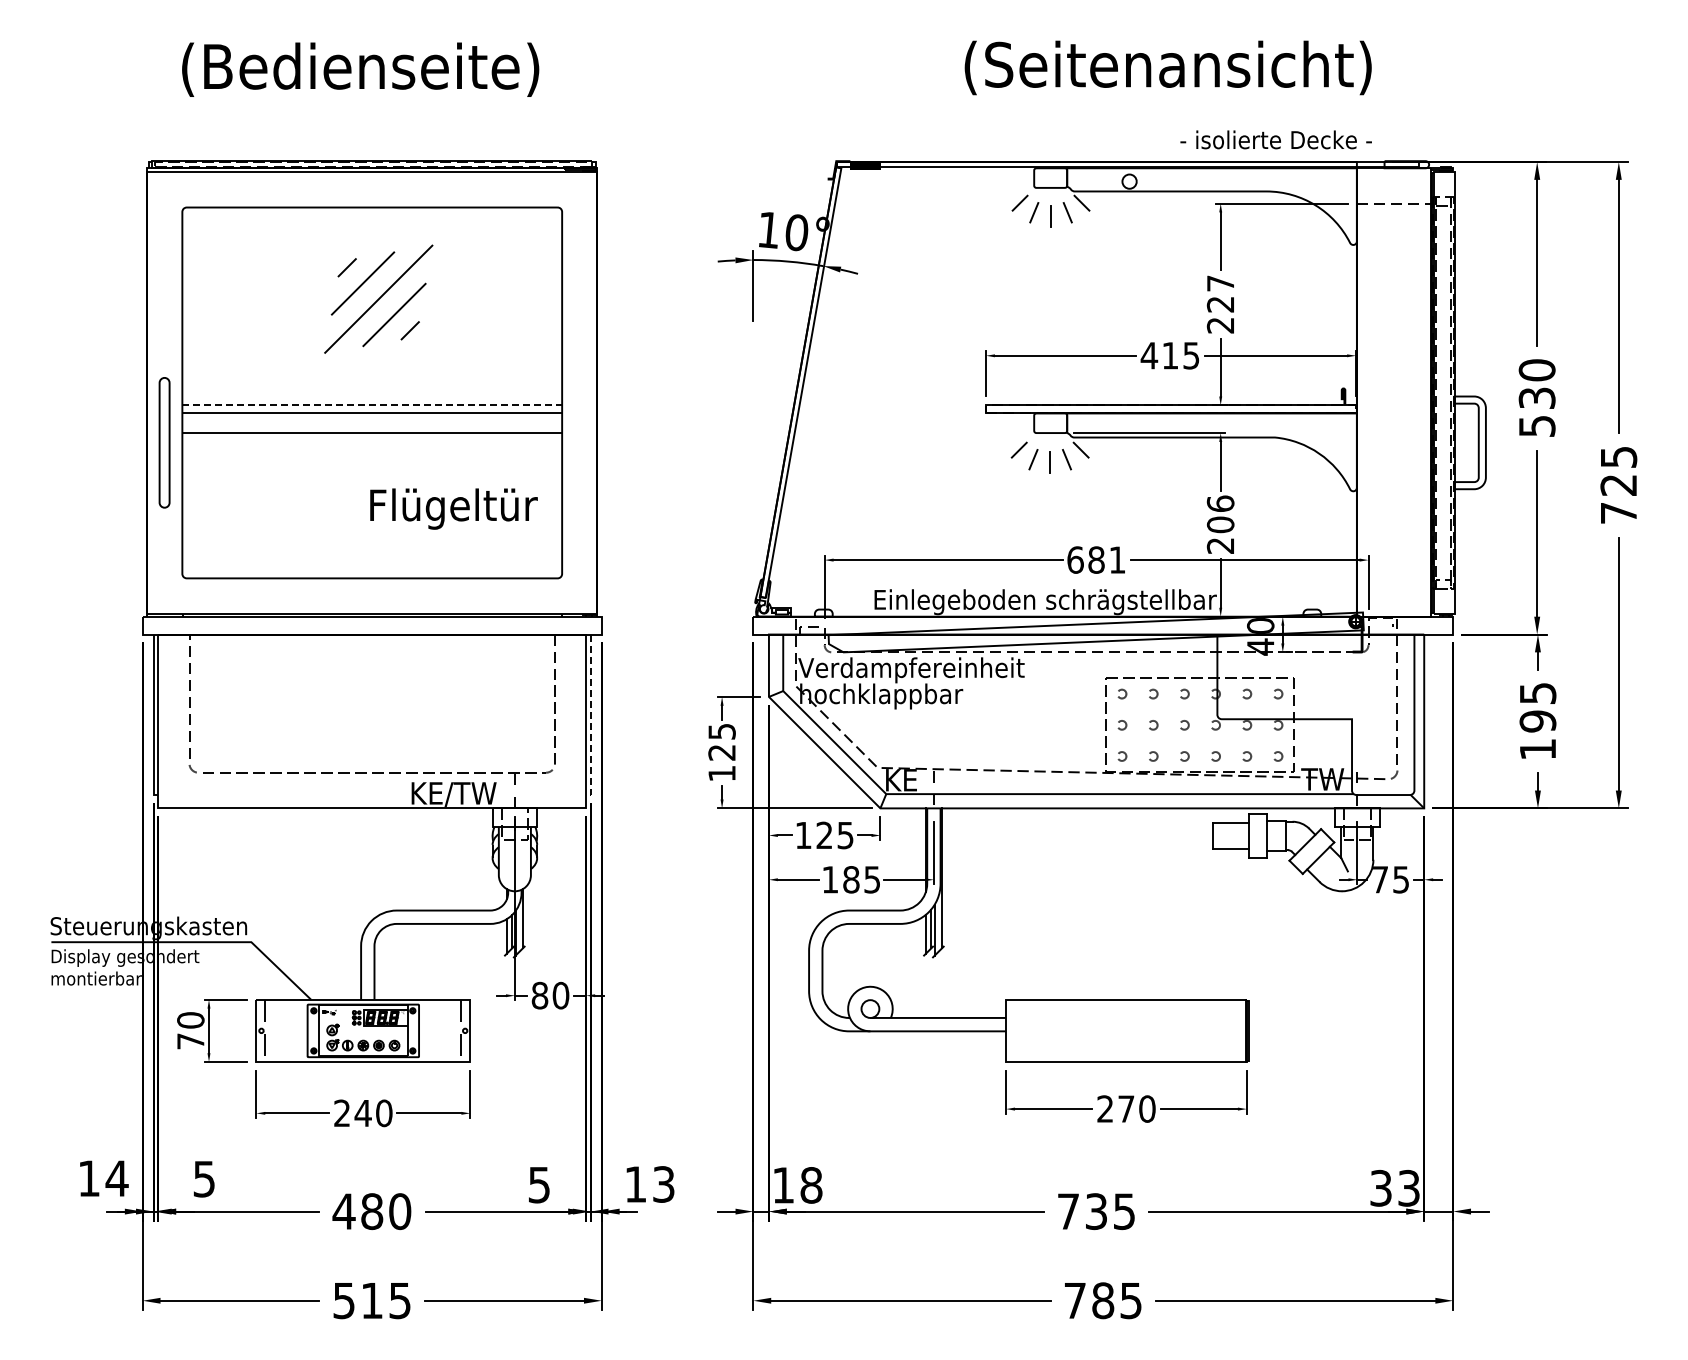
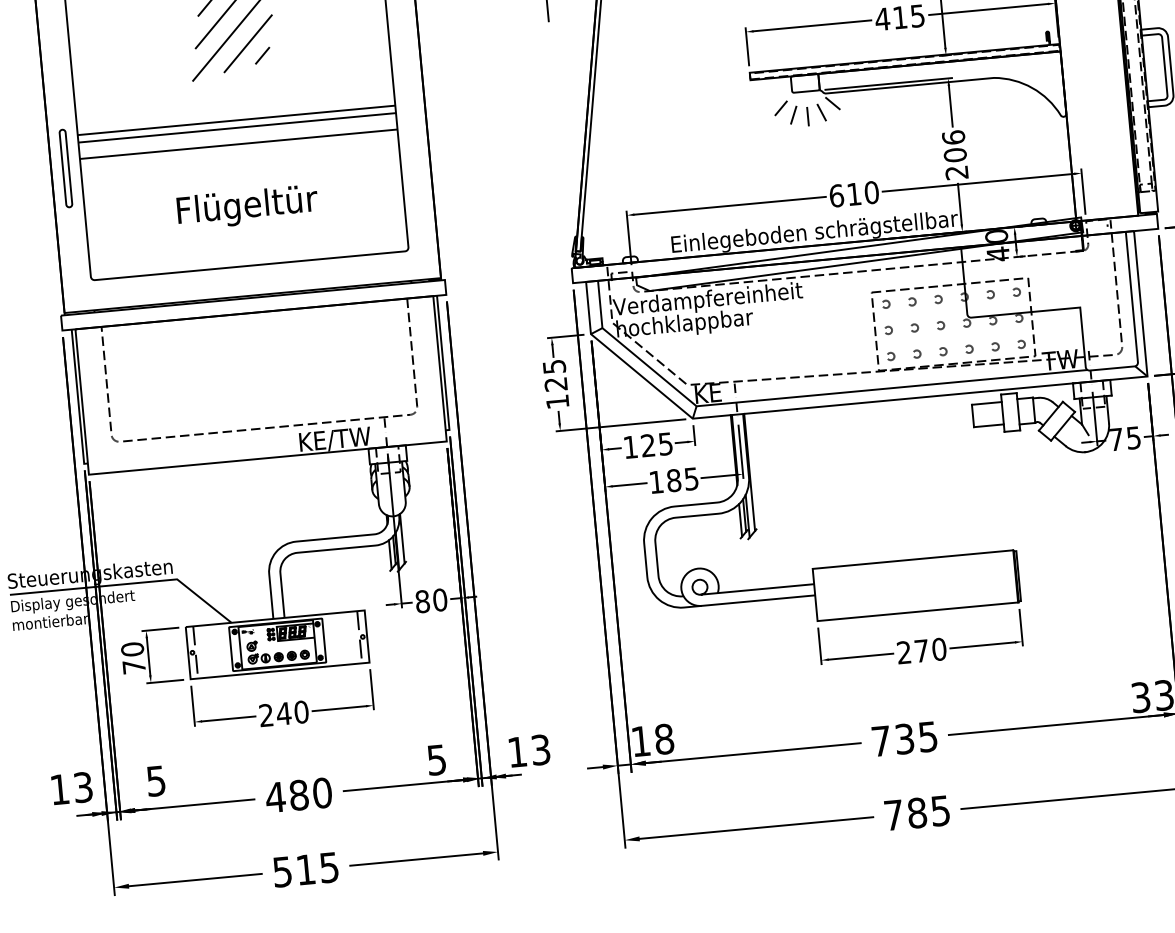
line: (372, 404) -> (236, 120), dashed -> solid
part: (164, 442) -> (65, 168), size x0.71
text: (453, 508) -> (247, 207), moved
text: (1106, 559) -> (862, 193), 681 -> 610
line: (590, 718) -> (443, 366), dashed -> solid
text: (116, 1178) -> (82, 787), 14 -> 13

